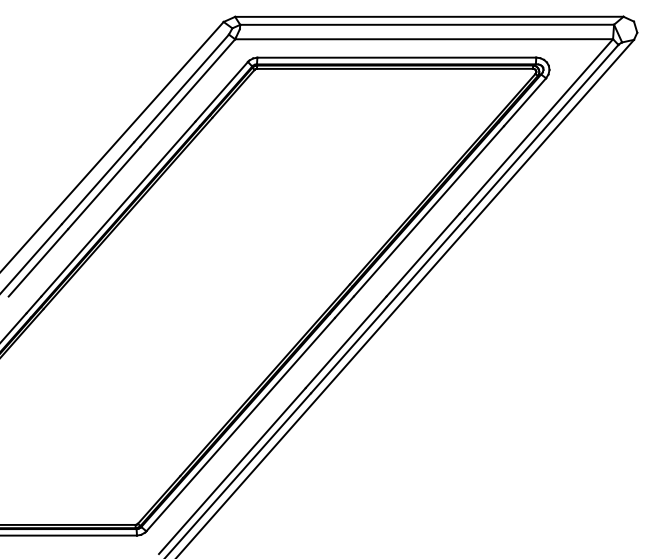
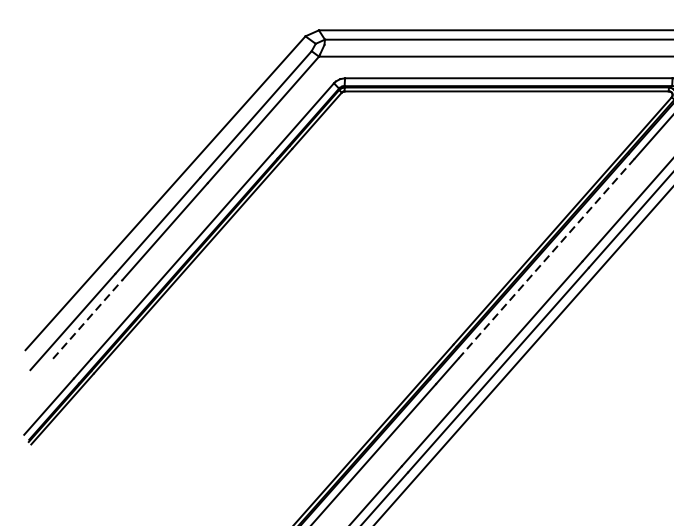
line: (428, 211) -> (546, 258), solid -> dashed
line: (38, 262) -> (88, 318), solid -> dashed

